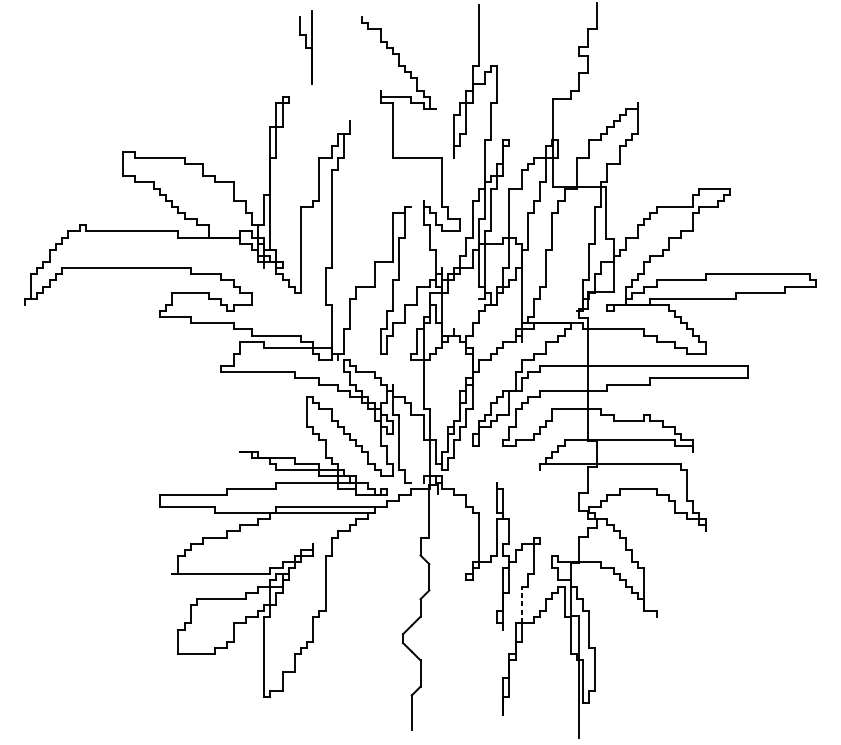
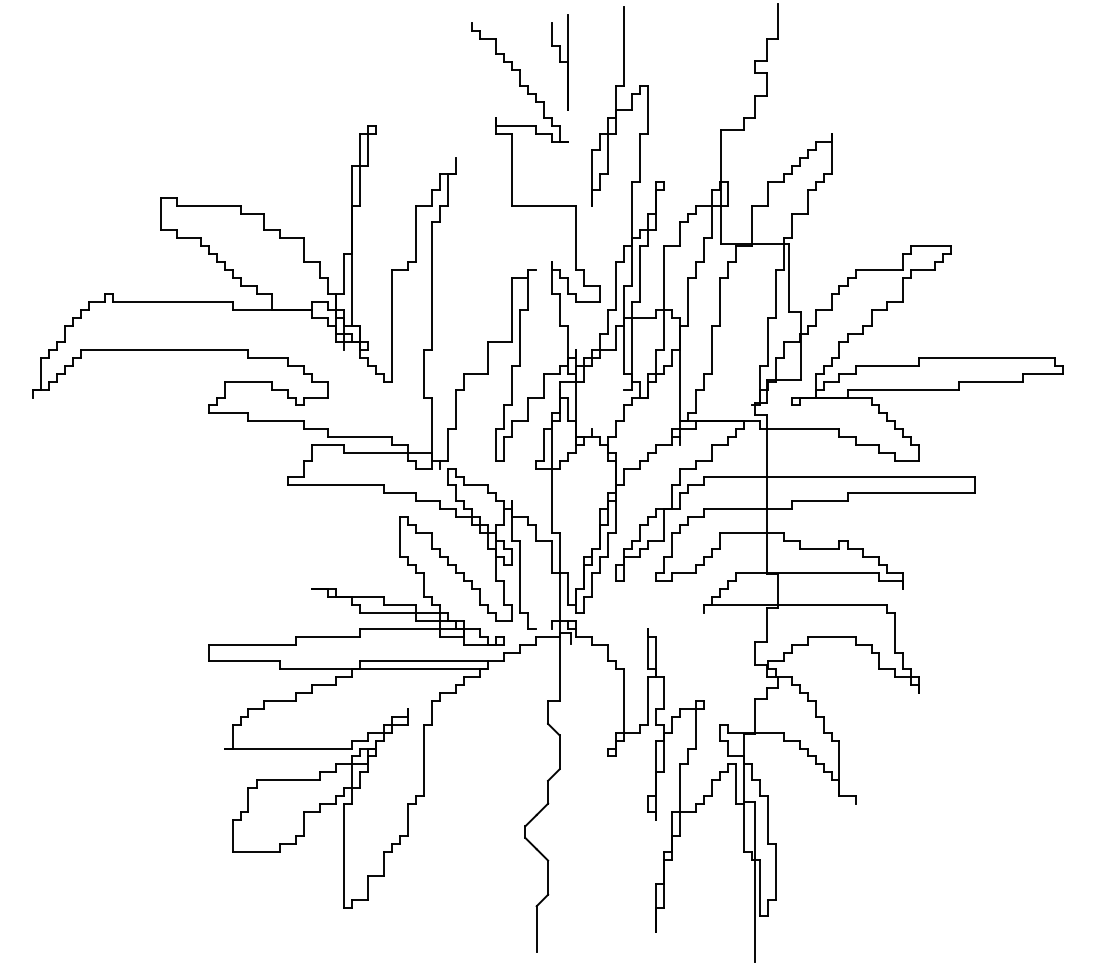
part: (305, 47) -> (559, 62), moved
line: (521, 605) -> (679, 788), dashed -> solid

